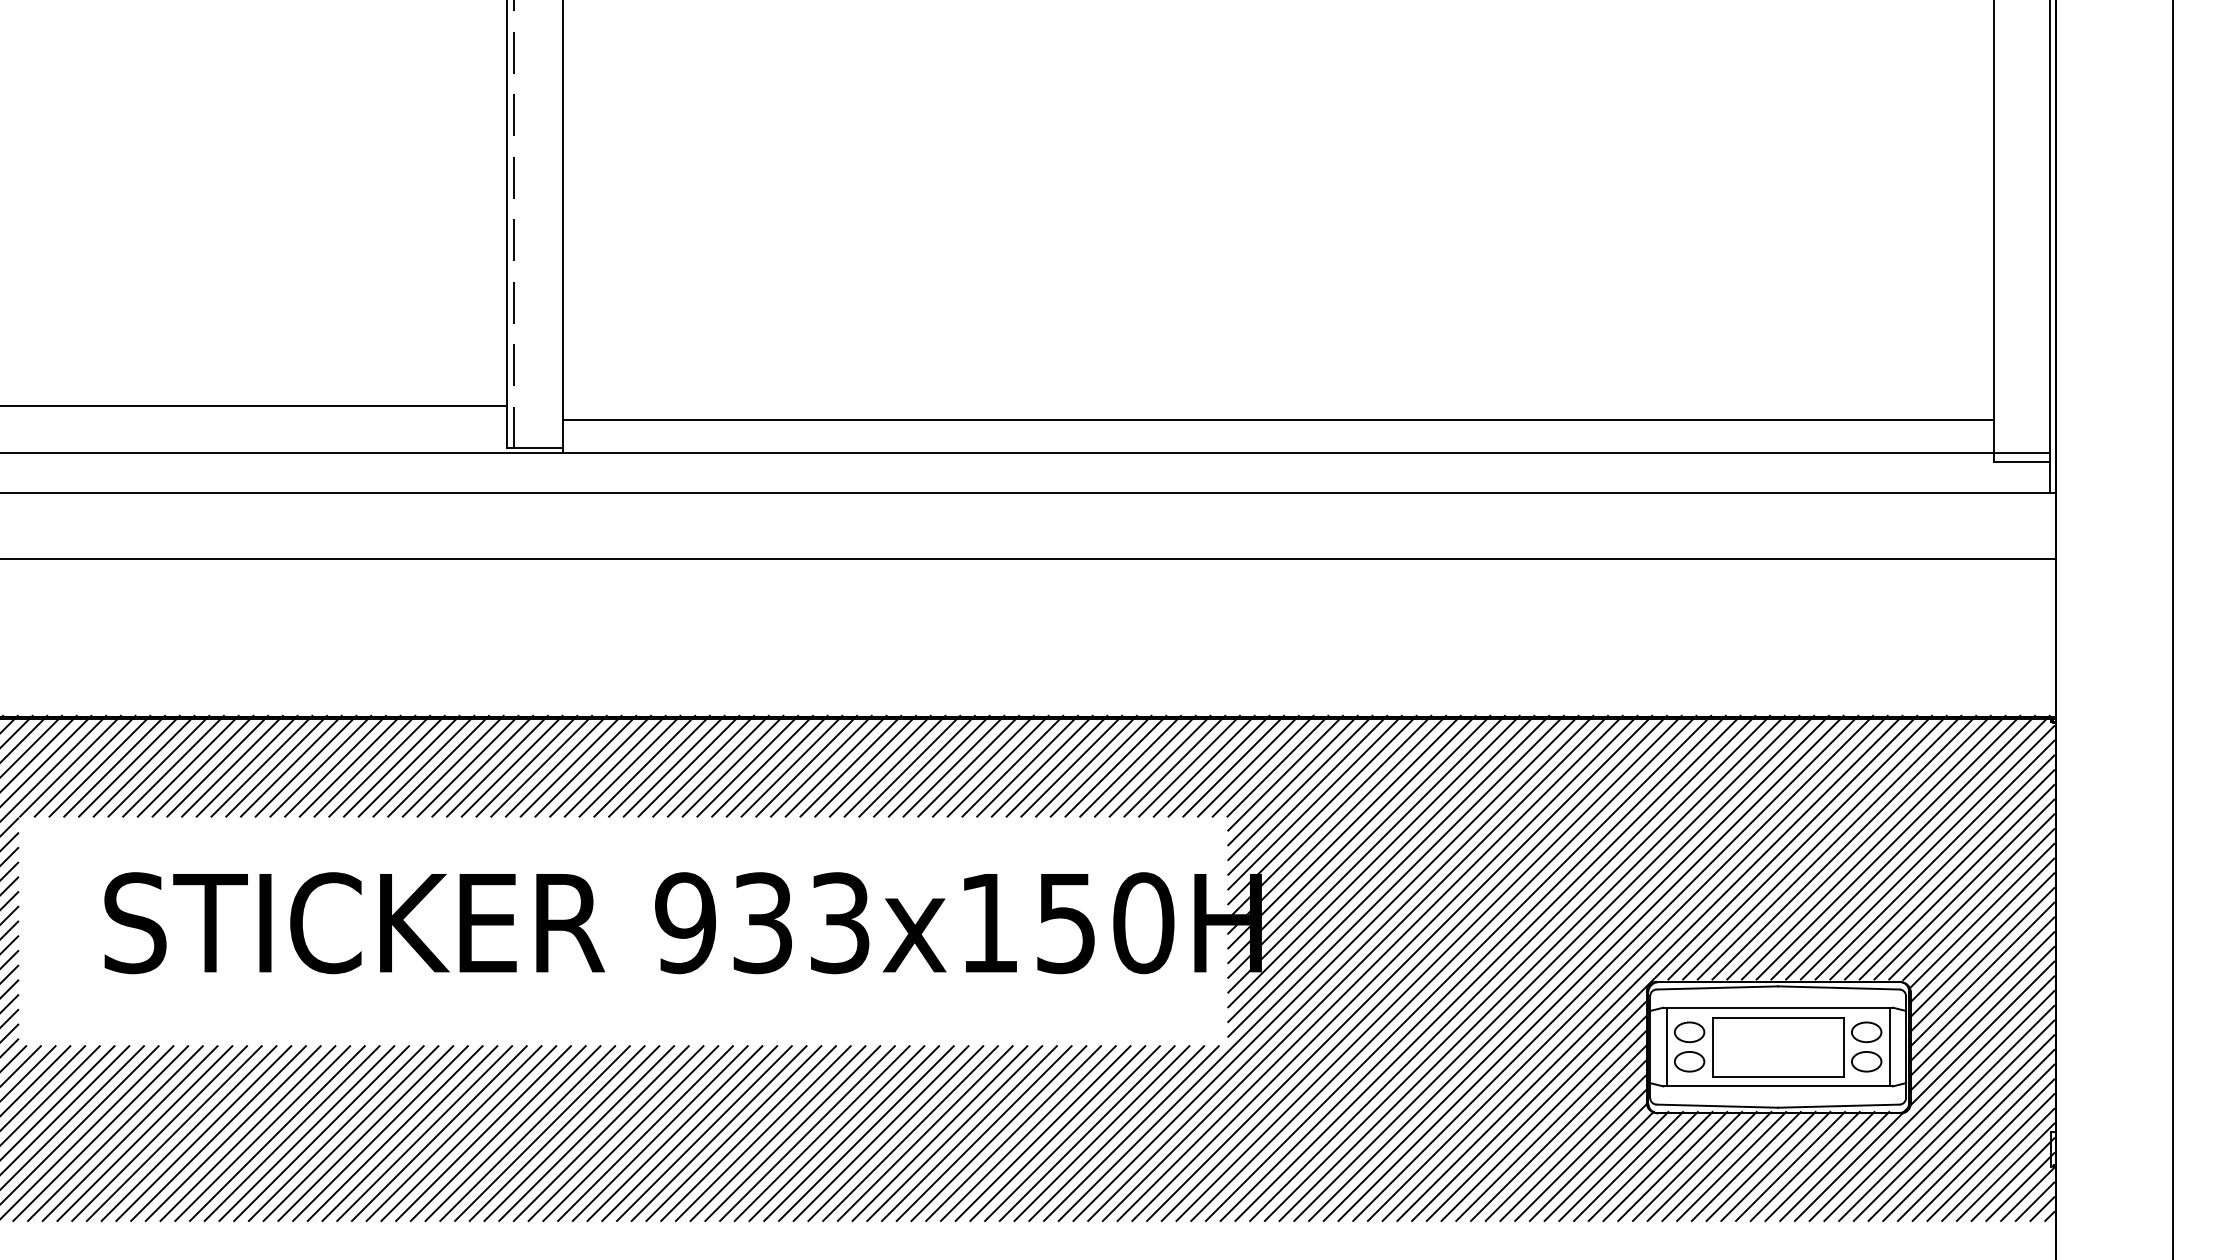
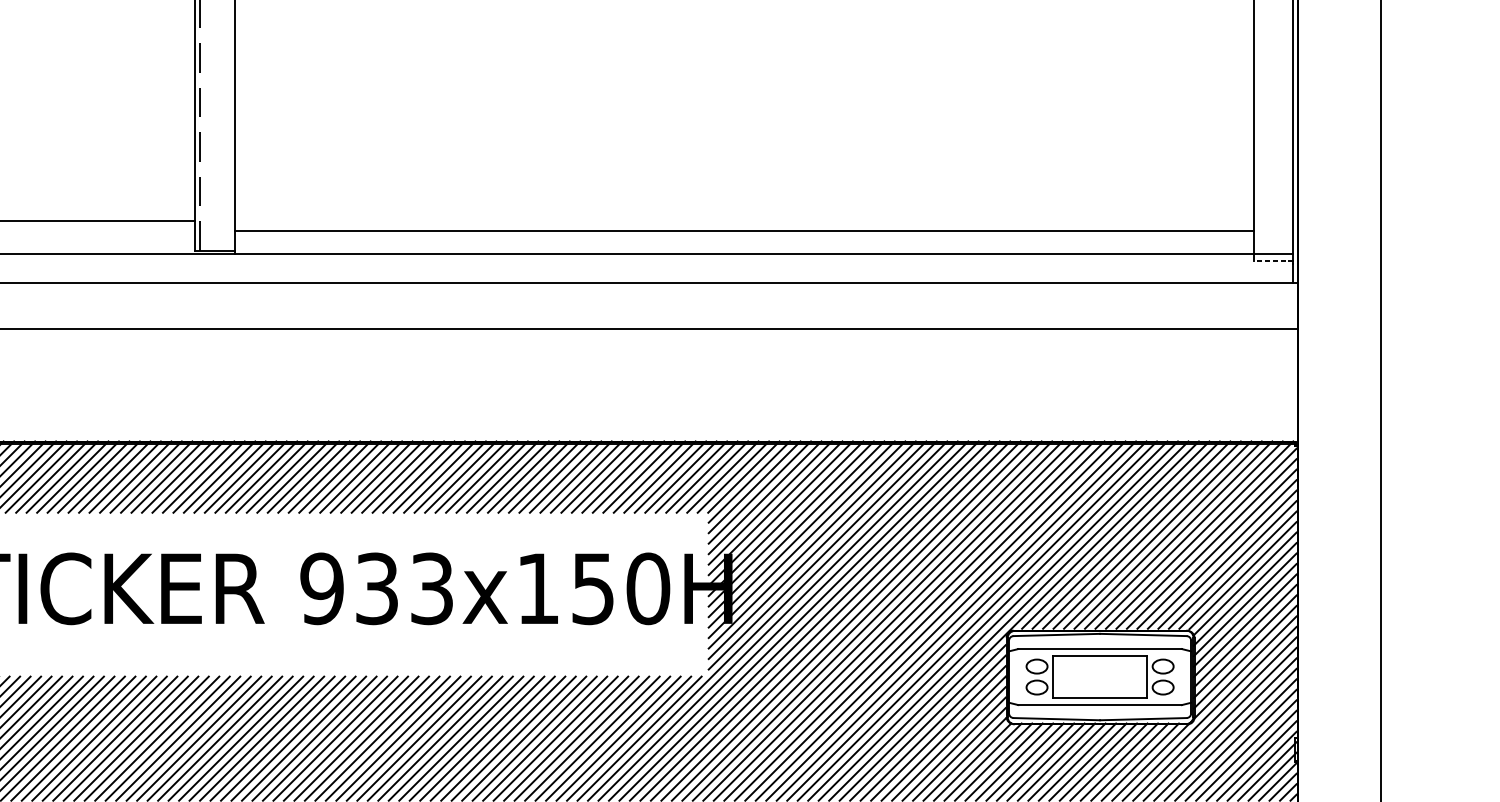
line: (2021, 462) -> (1273, 260), solid -> dashed
line: (1666, 1046) -> (1020, 676), removed
line: (1889, 1046) -> (1179, 676), removed

